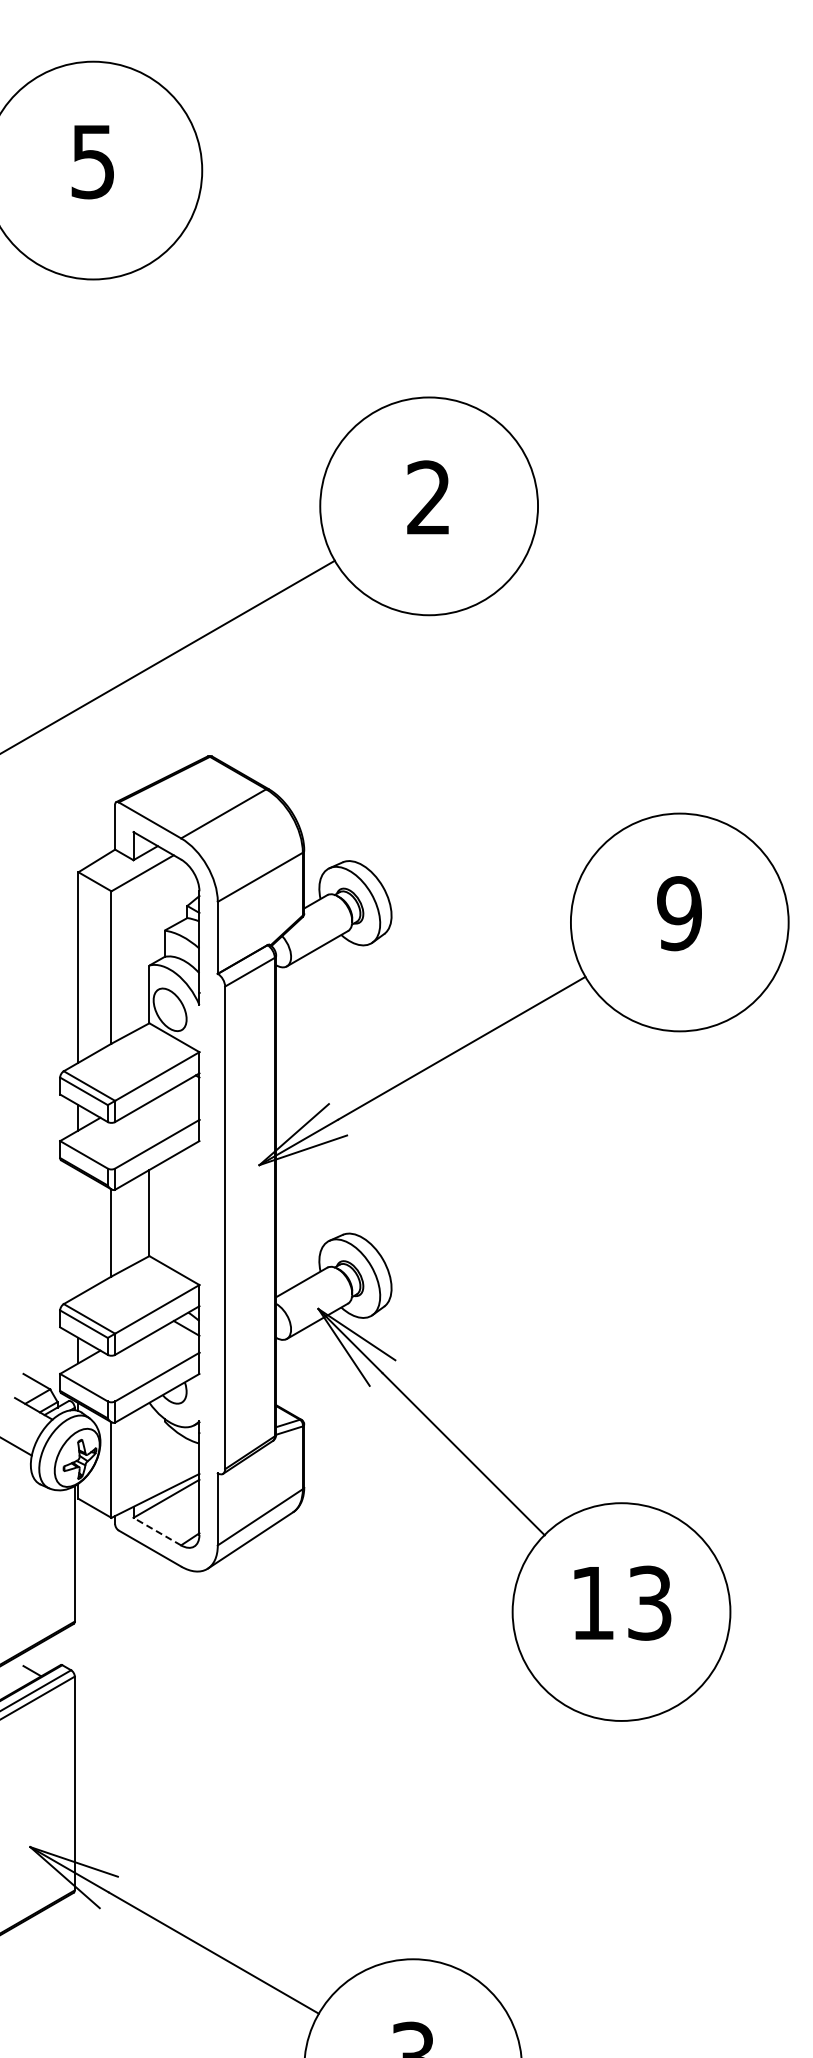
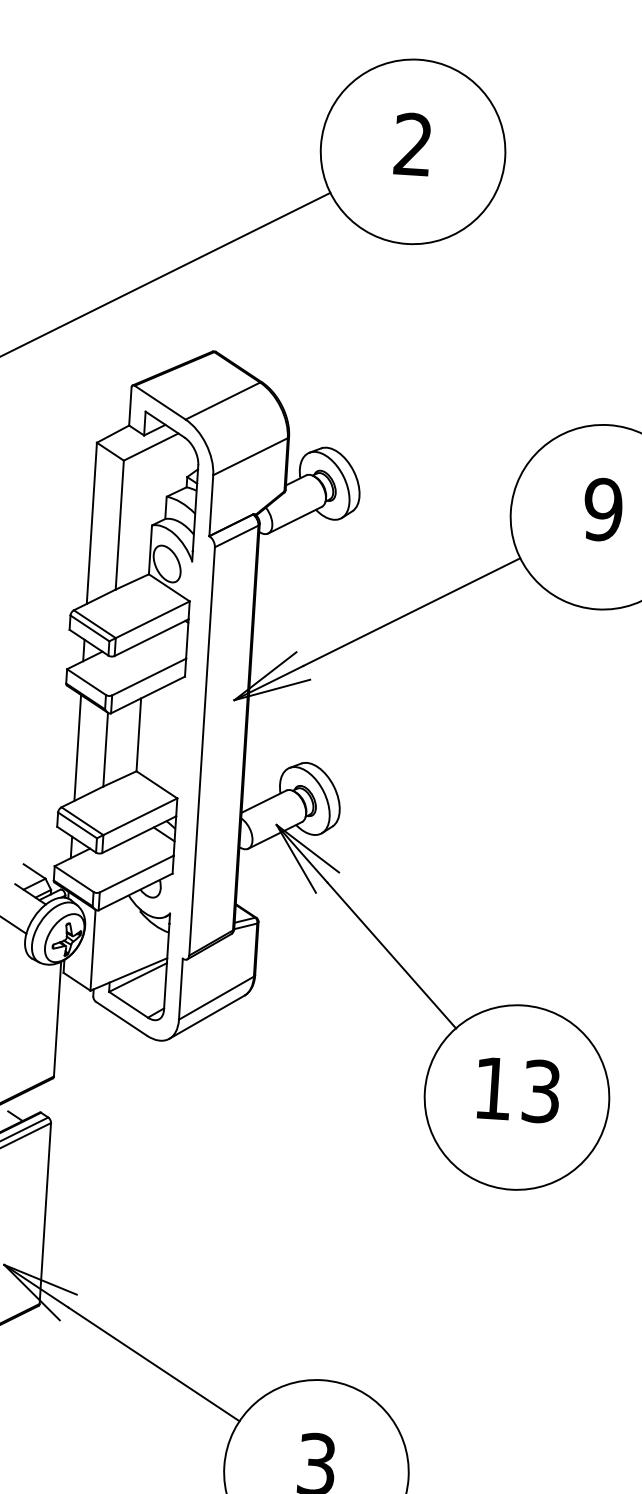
line: (78, 1232) -> (77, 747), added
line: (157, 1531) -> (128, 1004), dashed -> solid

